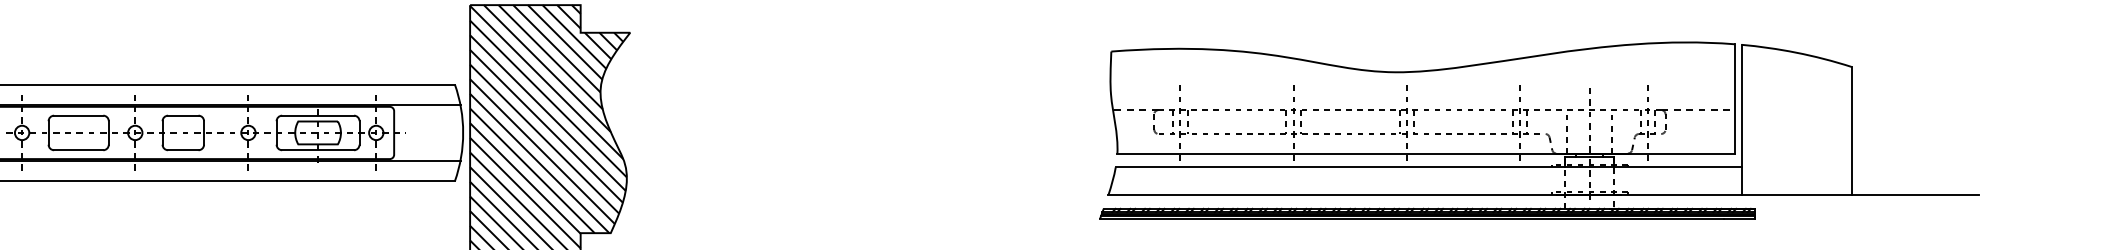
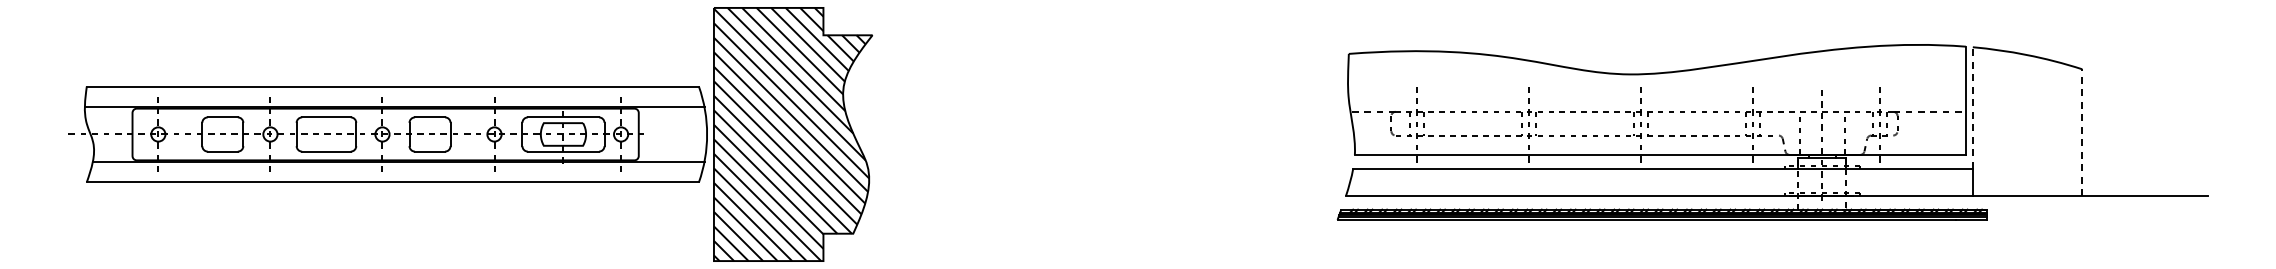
line: (1741, 105) -> (1972, 107), solid -> dashed
line: (1852, 130) -> (2082, 132), solid -> dashed

